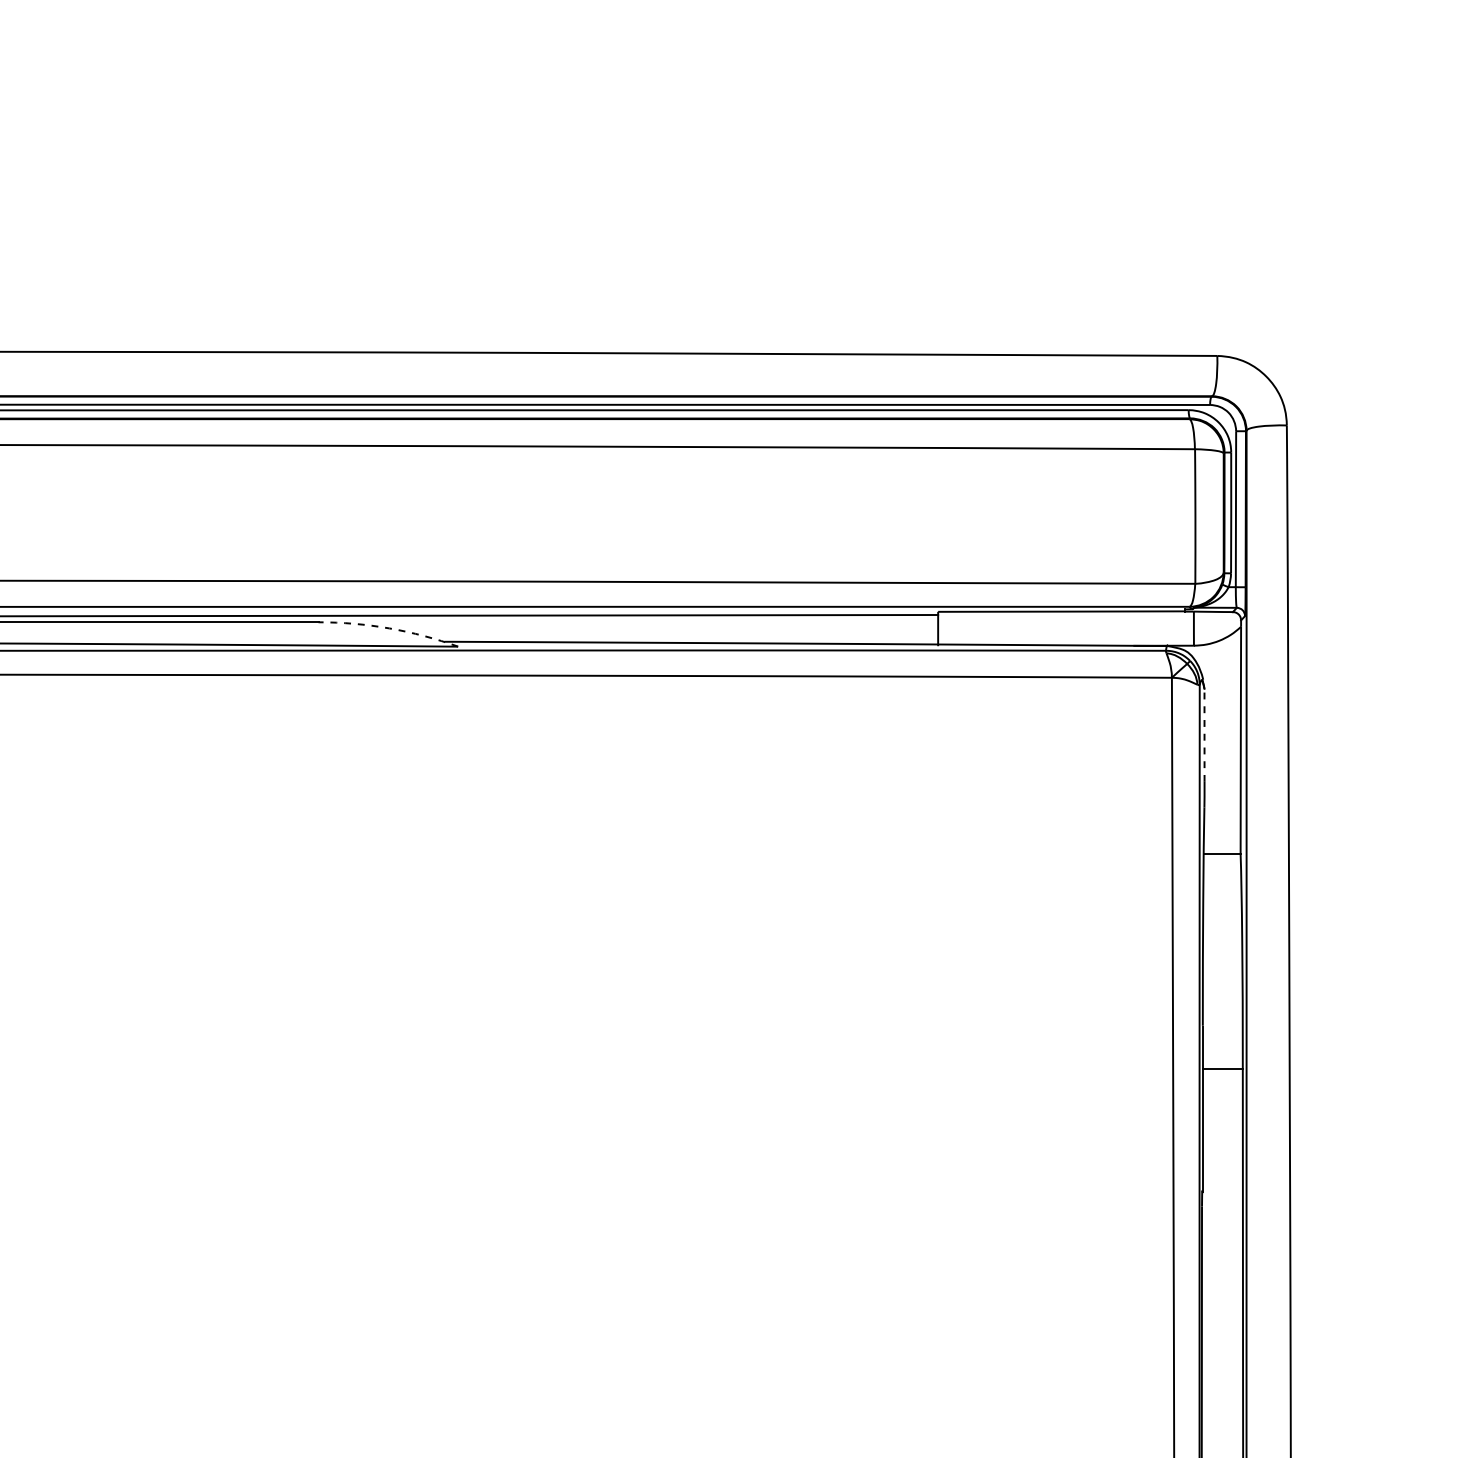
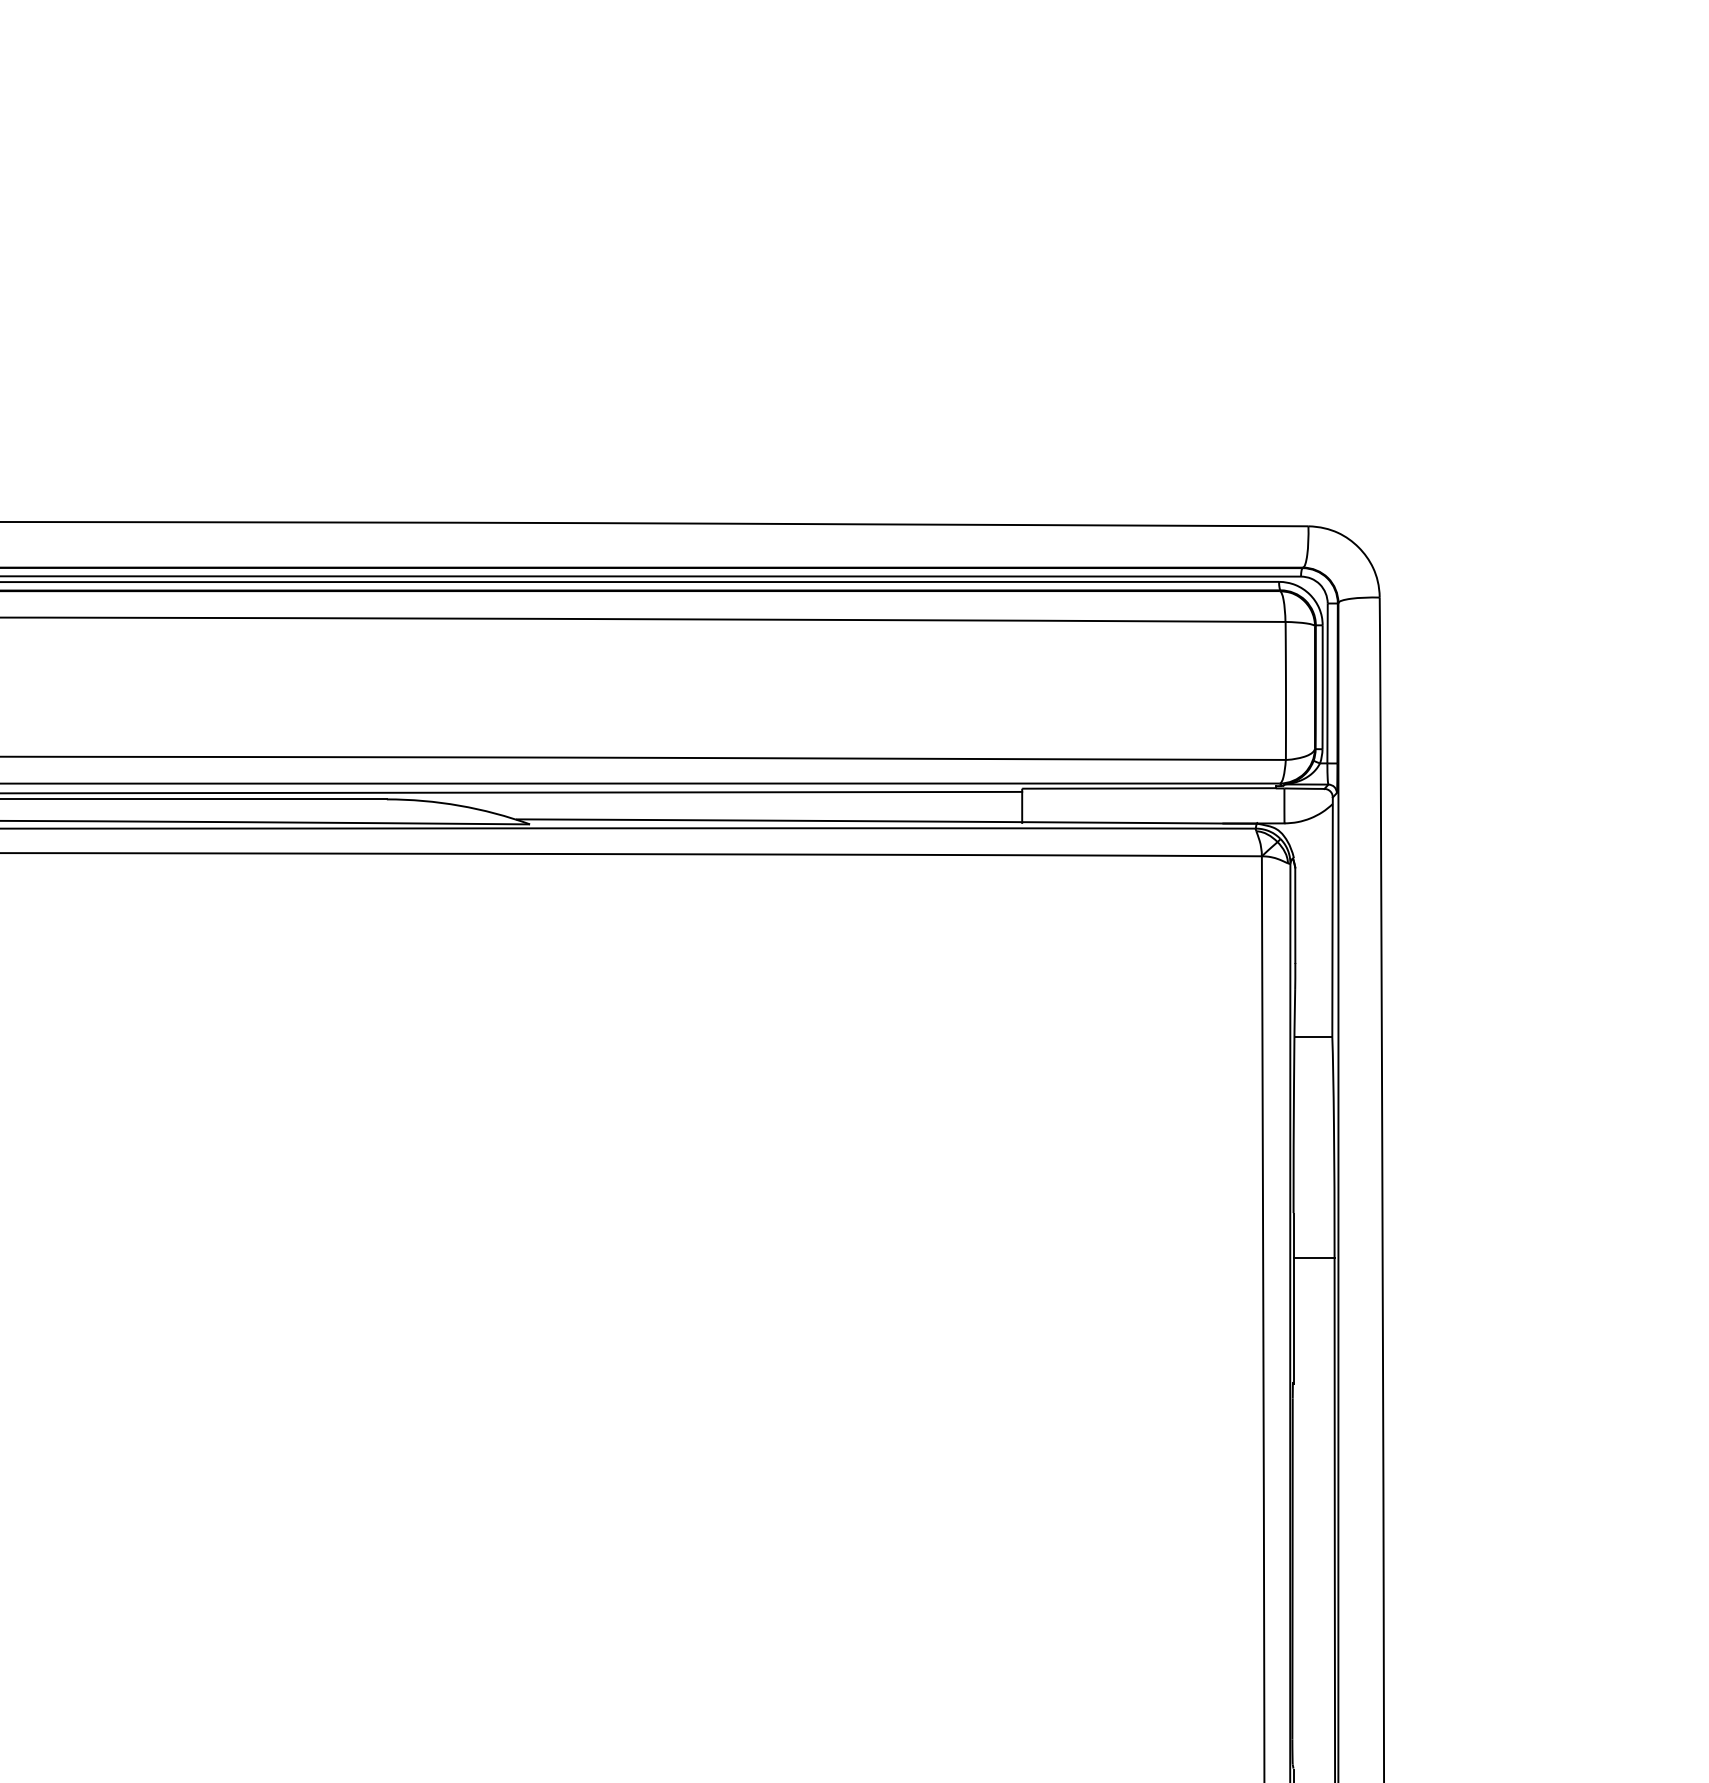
arc: (389, 628) -> (459, 805), dashed -> solid
line: (1204, 735) -> (1295, 915), dashed -> solid

